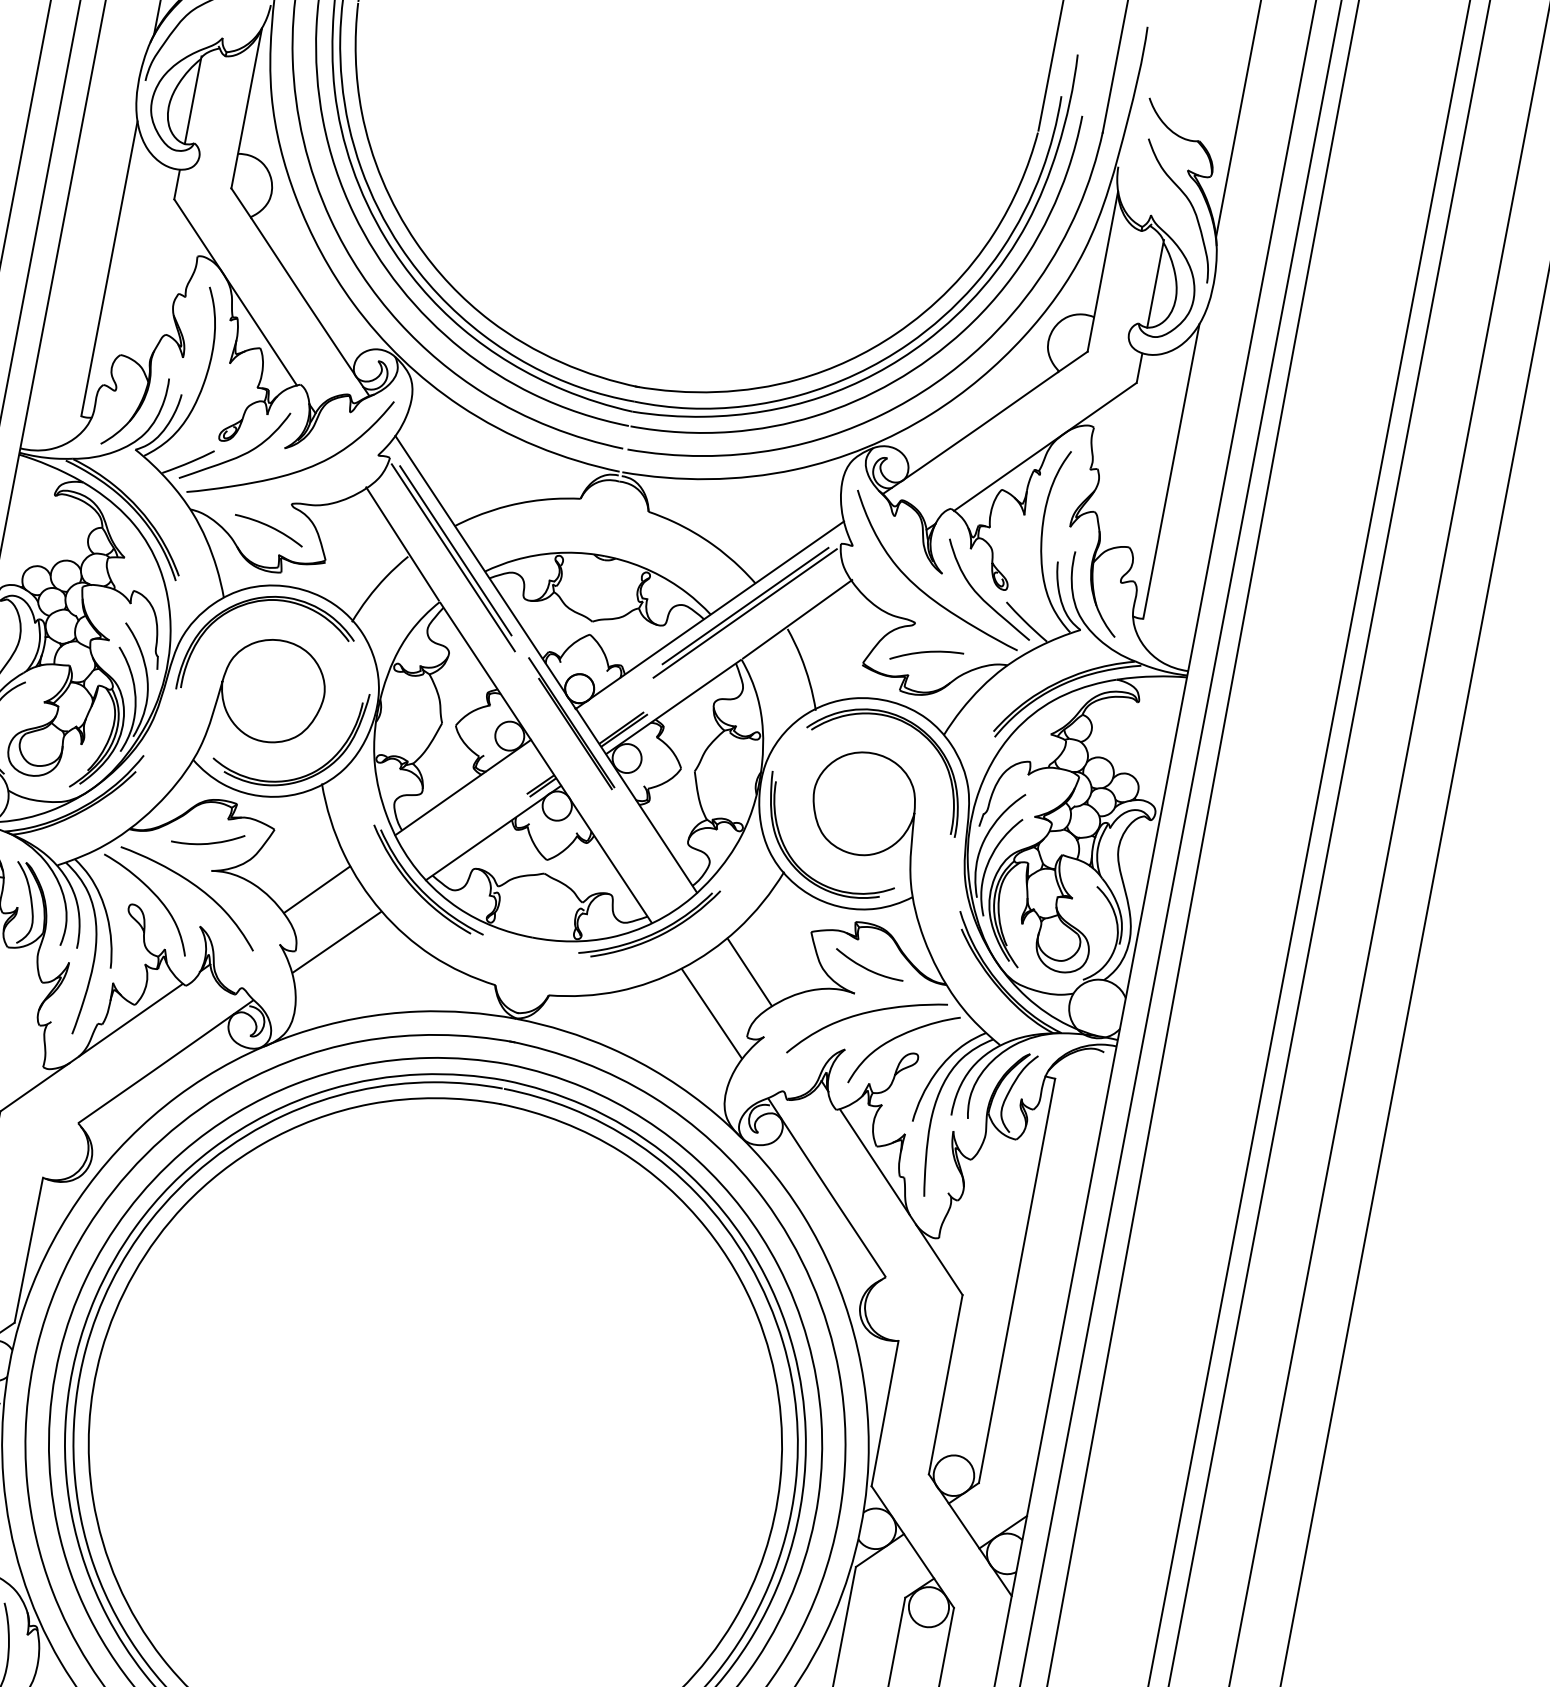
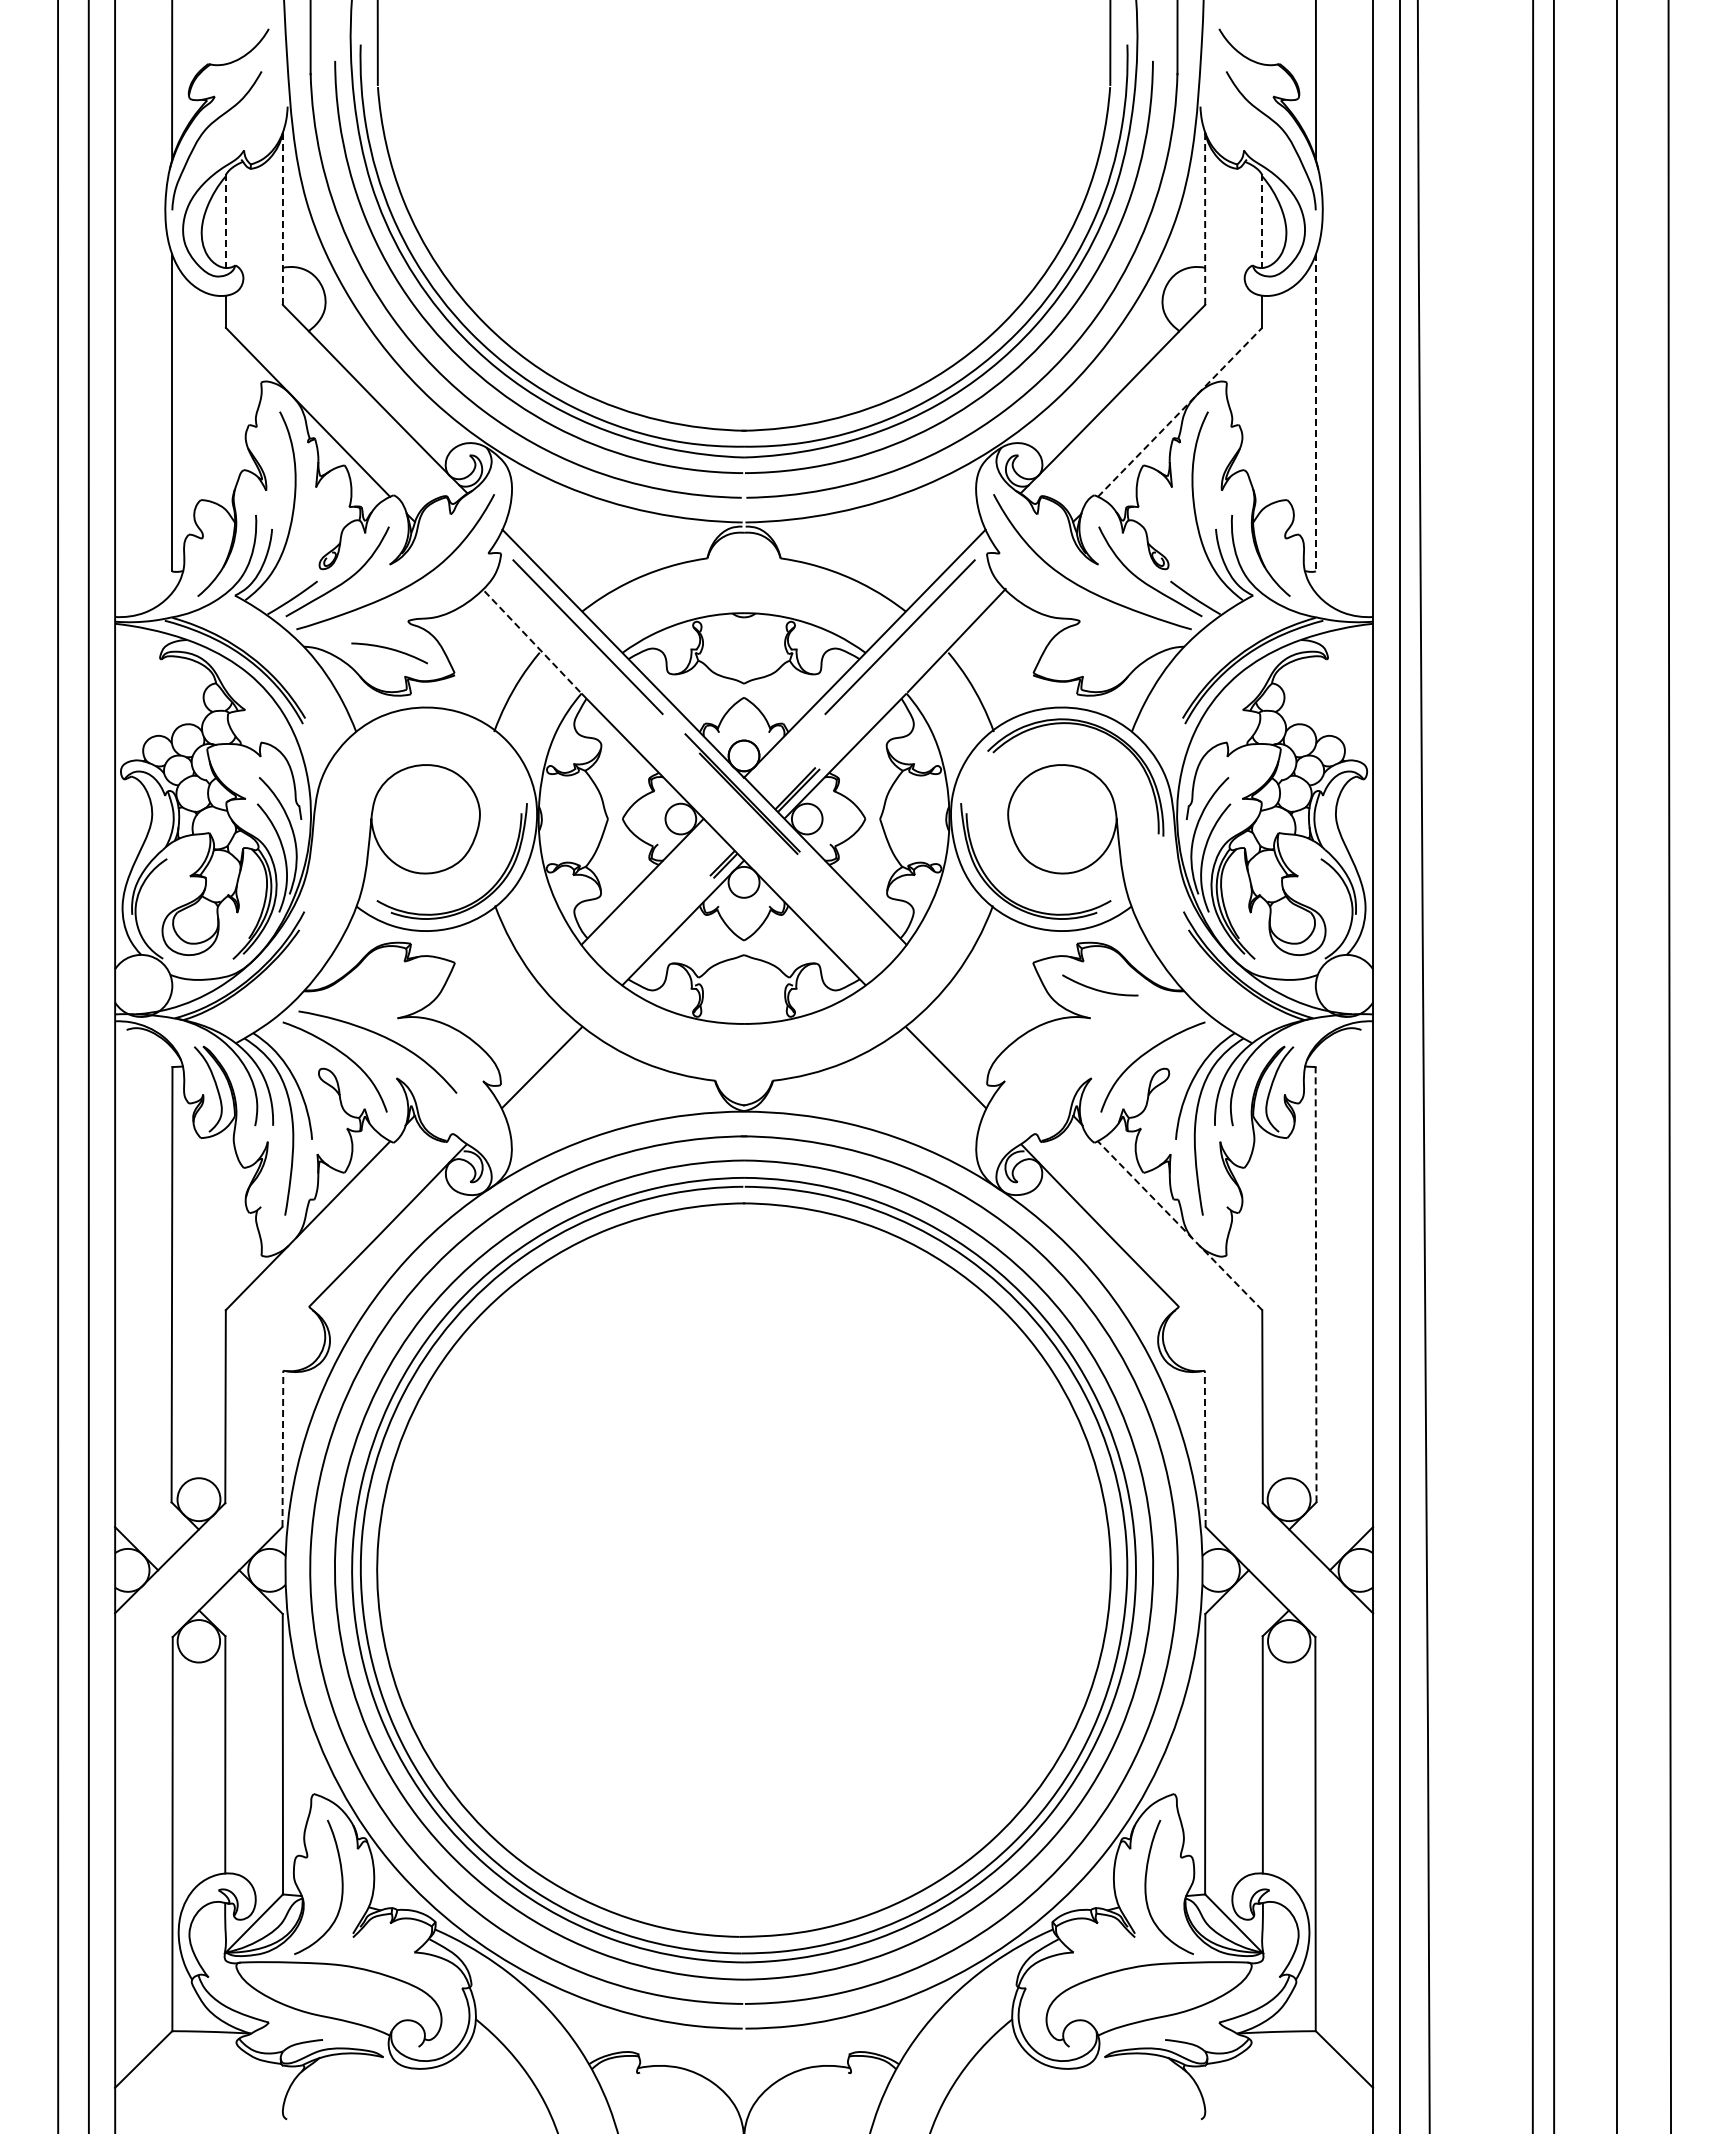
line: (192, 100) -> (225, 221), solid -> dashed
line: (246, 108) -> (282, 218), solid -> dashed
line: (1103, 271) -> (1205, 218), solid -> dashed
line: (1155, 284) -> (1262, 221), solid -> dashed
line: (1045, 447) -> (1180, 412), solid -> dashed
line: (1171, 471) -> (1316, 412), solid -> dashed
line: (401, 543) -> (530, 640), solid -> dashed
line: (453, 557) -> (586, 644), removed
part: (262, 601) -> (397, 728), removed
line: (744, 612) -> (900, 644), removed
curve: (925, 653) -> (1096, 650), removed
curve: (208, 842) -> (388, 989), removed
part: (420, 887) -> (618, 994), removed
line: (316, 889) -> (510, 1016), removed
part: (652, 933) -> (868, 995), removed
line: (749, 971) -> (976, 1016), removed
curve: (863, 1014) -> (1103, 1038), removed
line: (901, 1201) -> (1180, 1225), solid -> dashed
line: (28, 1249) -> (282, 1448), solid -> dashed
line: (1017, 1280) -> (1316, 1284), solid -> dashed
line: (885, 1413) -> (1205, 1448), solid -> dashed

